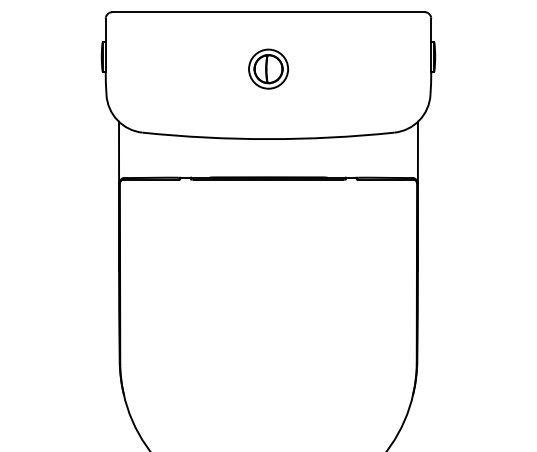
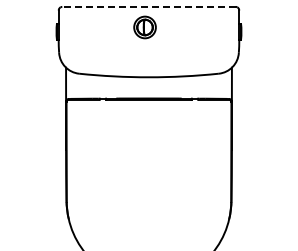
line: (269, 11) -> (149, 6), solid -> dashed
part: (267, 69) -> (144, 27), moved

